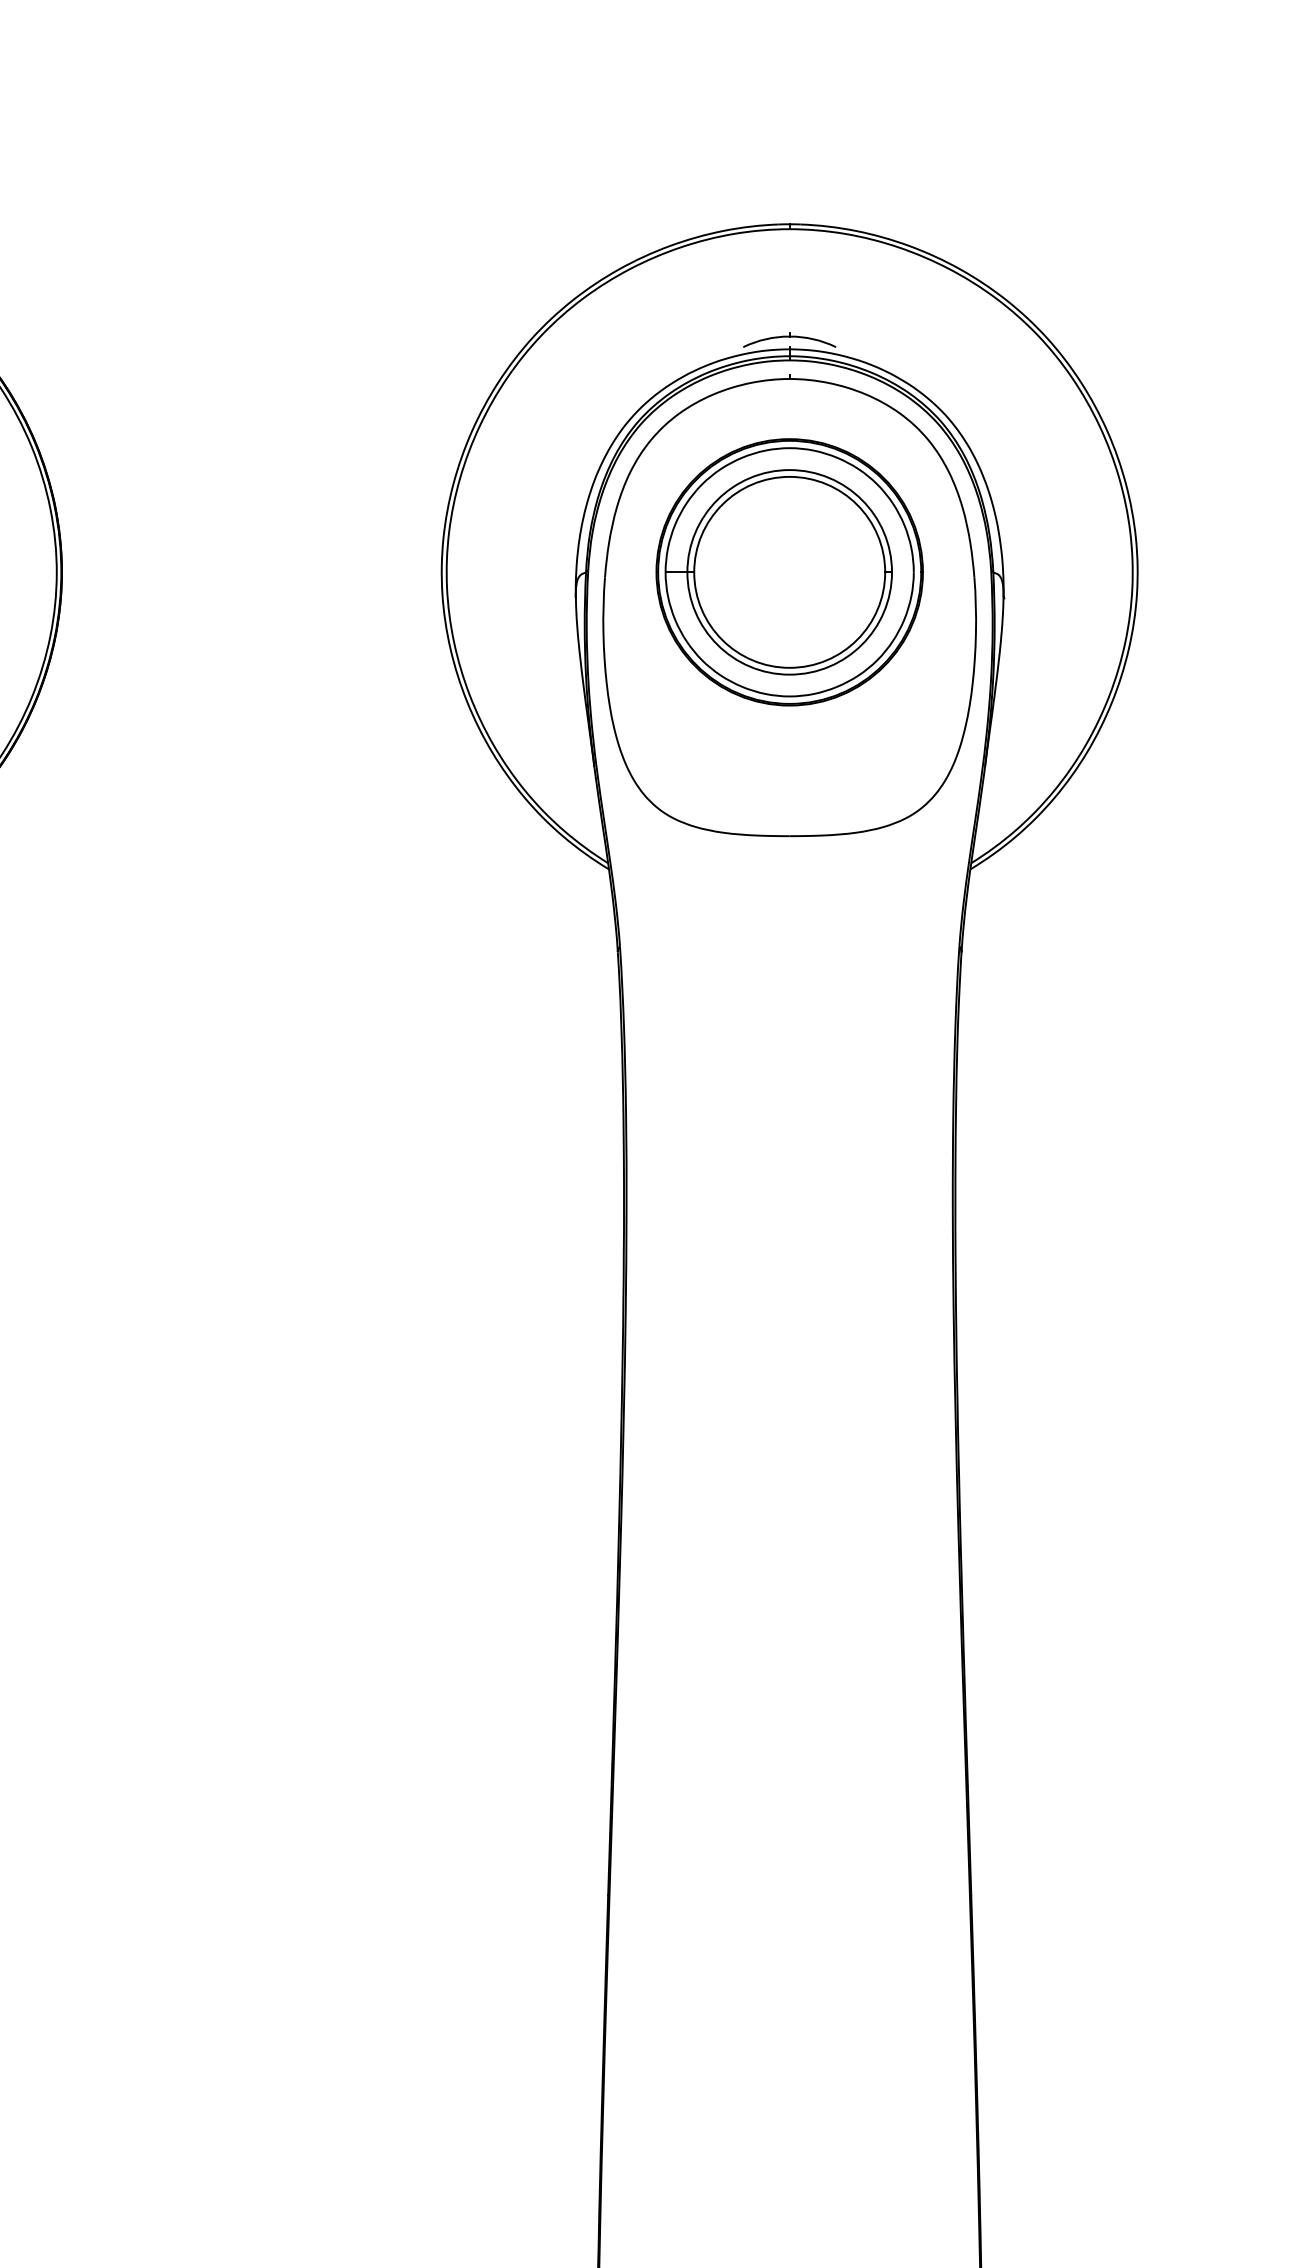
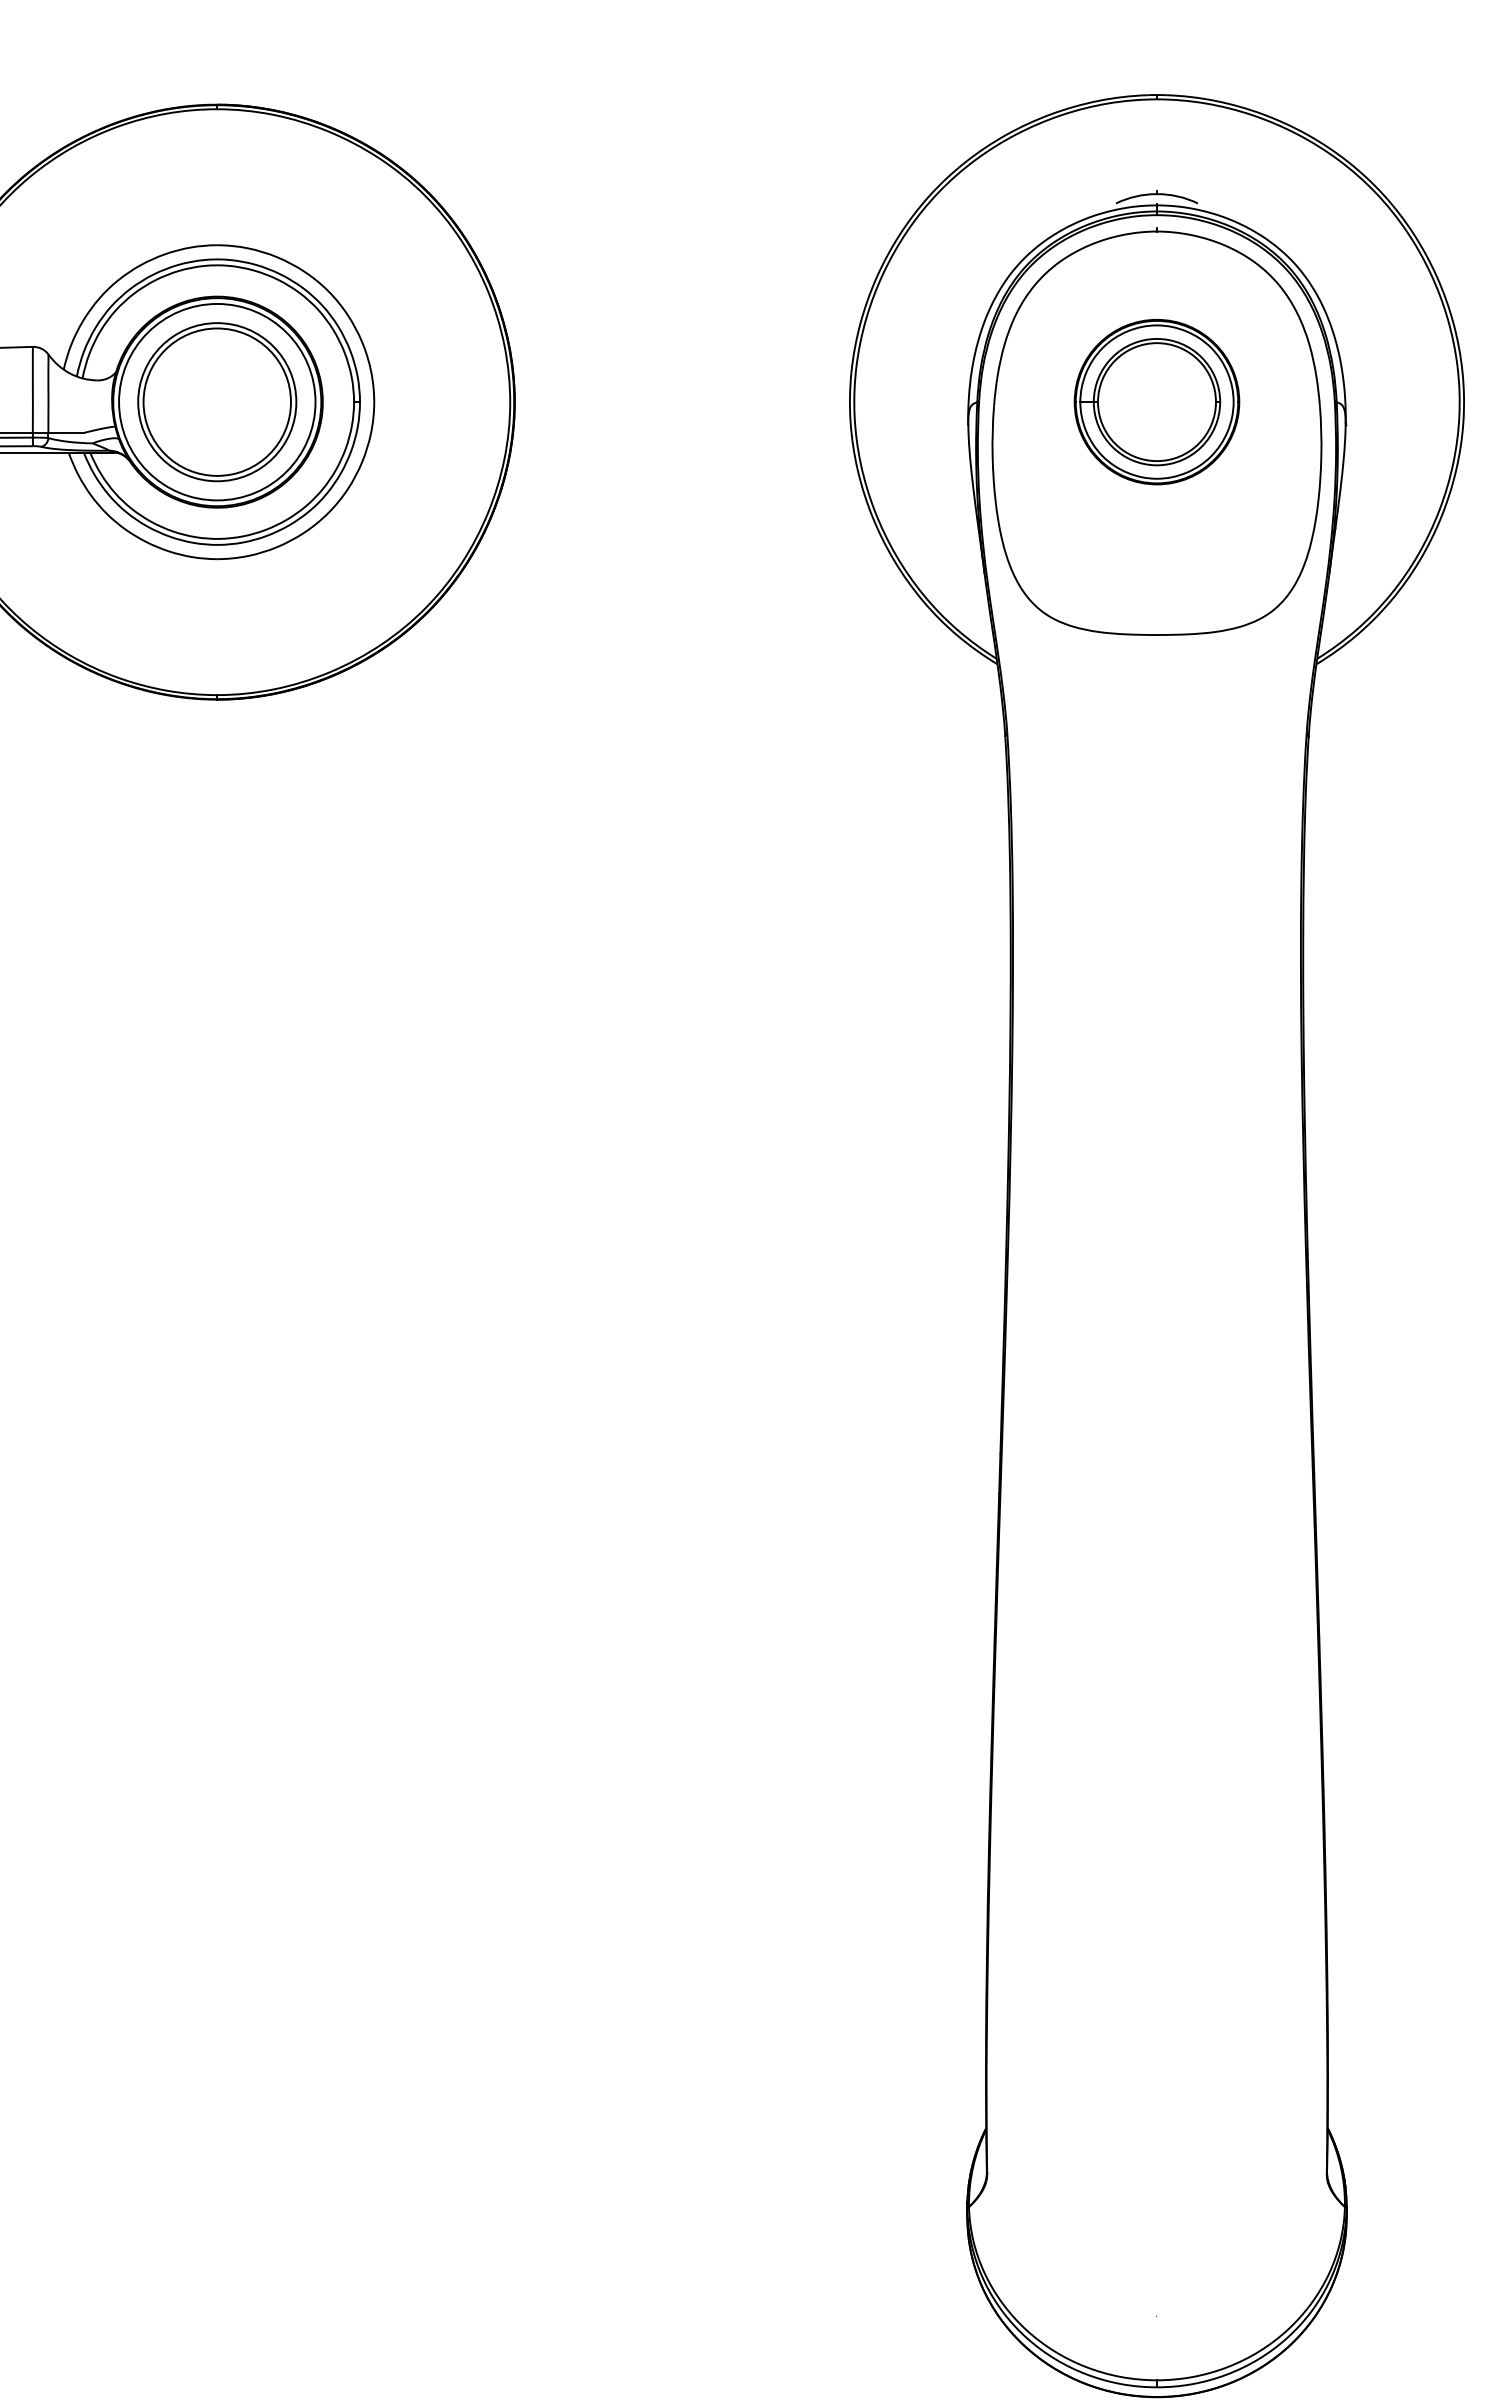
part: (789, 571) -> (1156, 401), size x0.7

